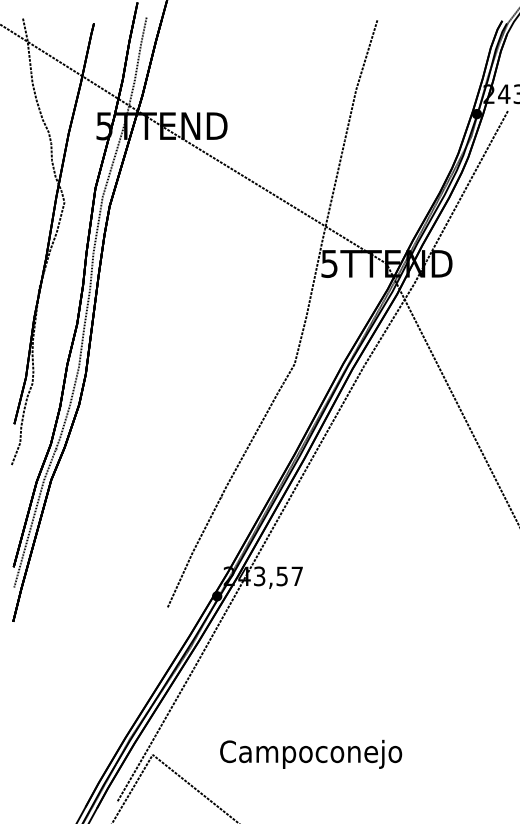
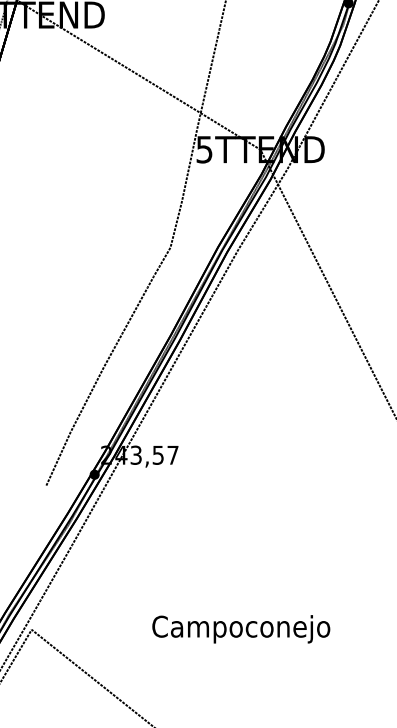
text: (311, 753) -> (241, 628), moved

